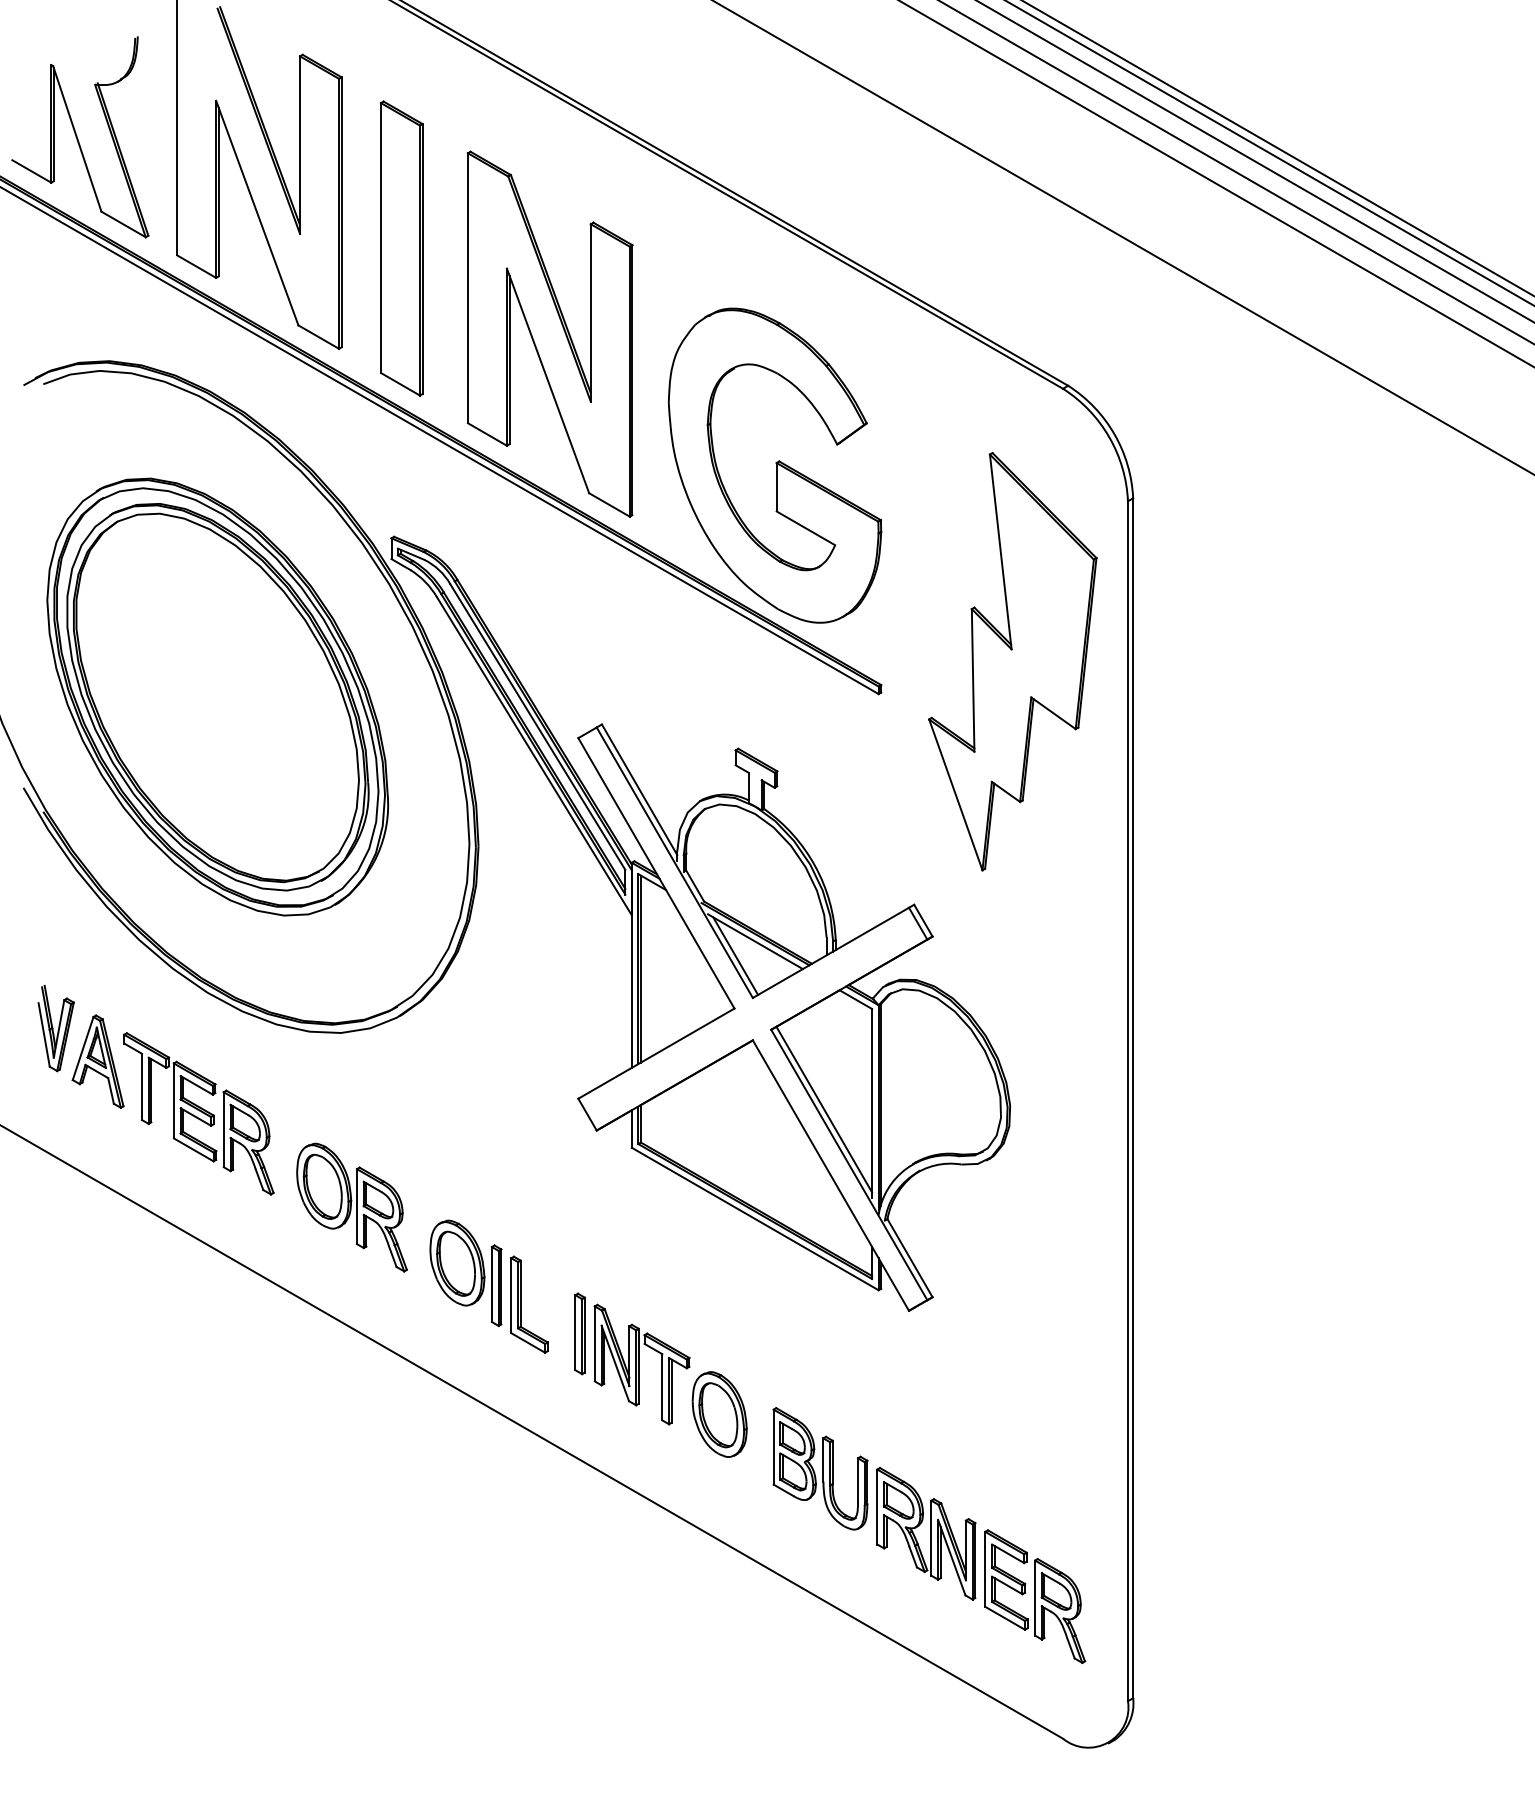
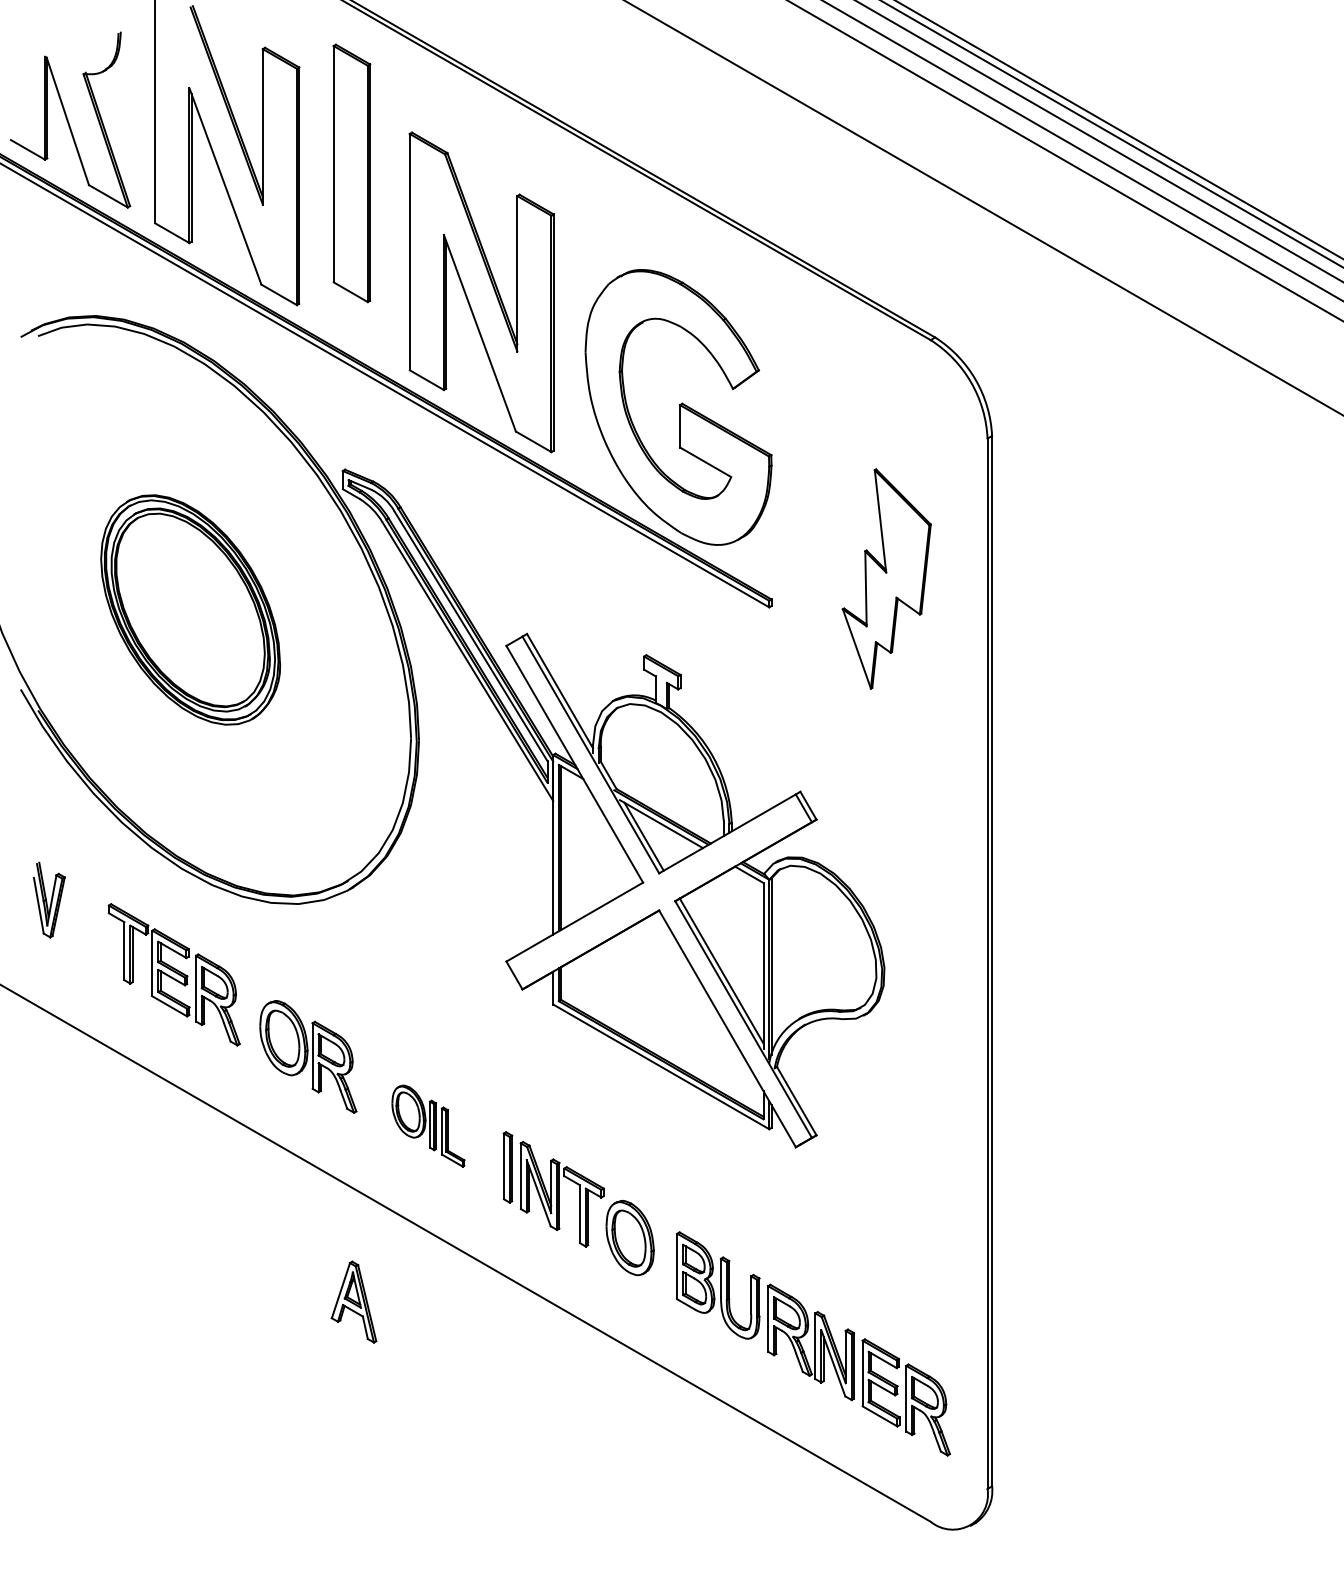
part: (401, 248) -> (351, 173), moved
part: (1012, 661) -> (886, 578), size x0.6
part: (217, 696) -> (190, 609), size x0.6
part: (97, 1060) -> (353, 1301), moved
part: (489, 1285) -> (428, 1125), size x0.7

